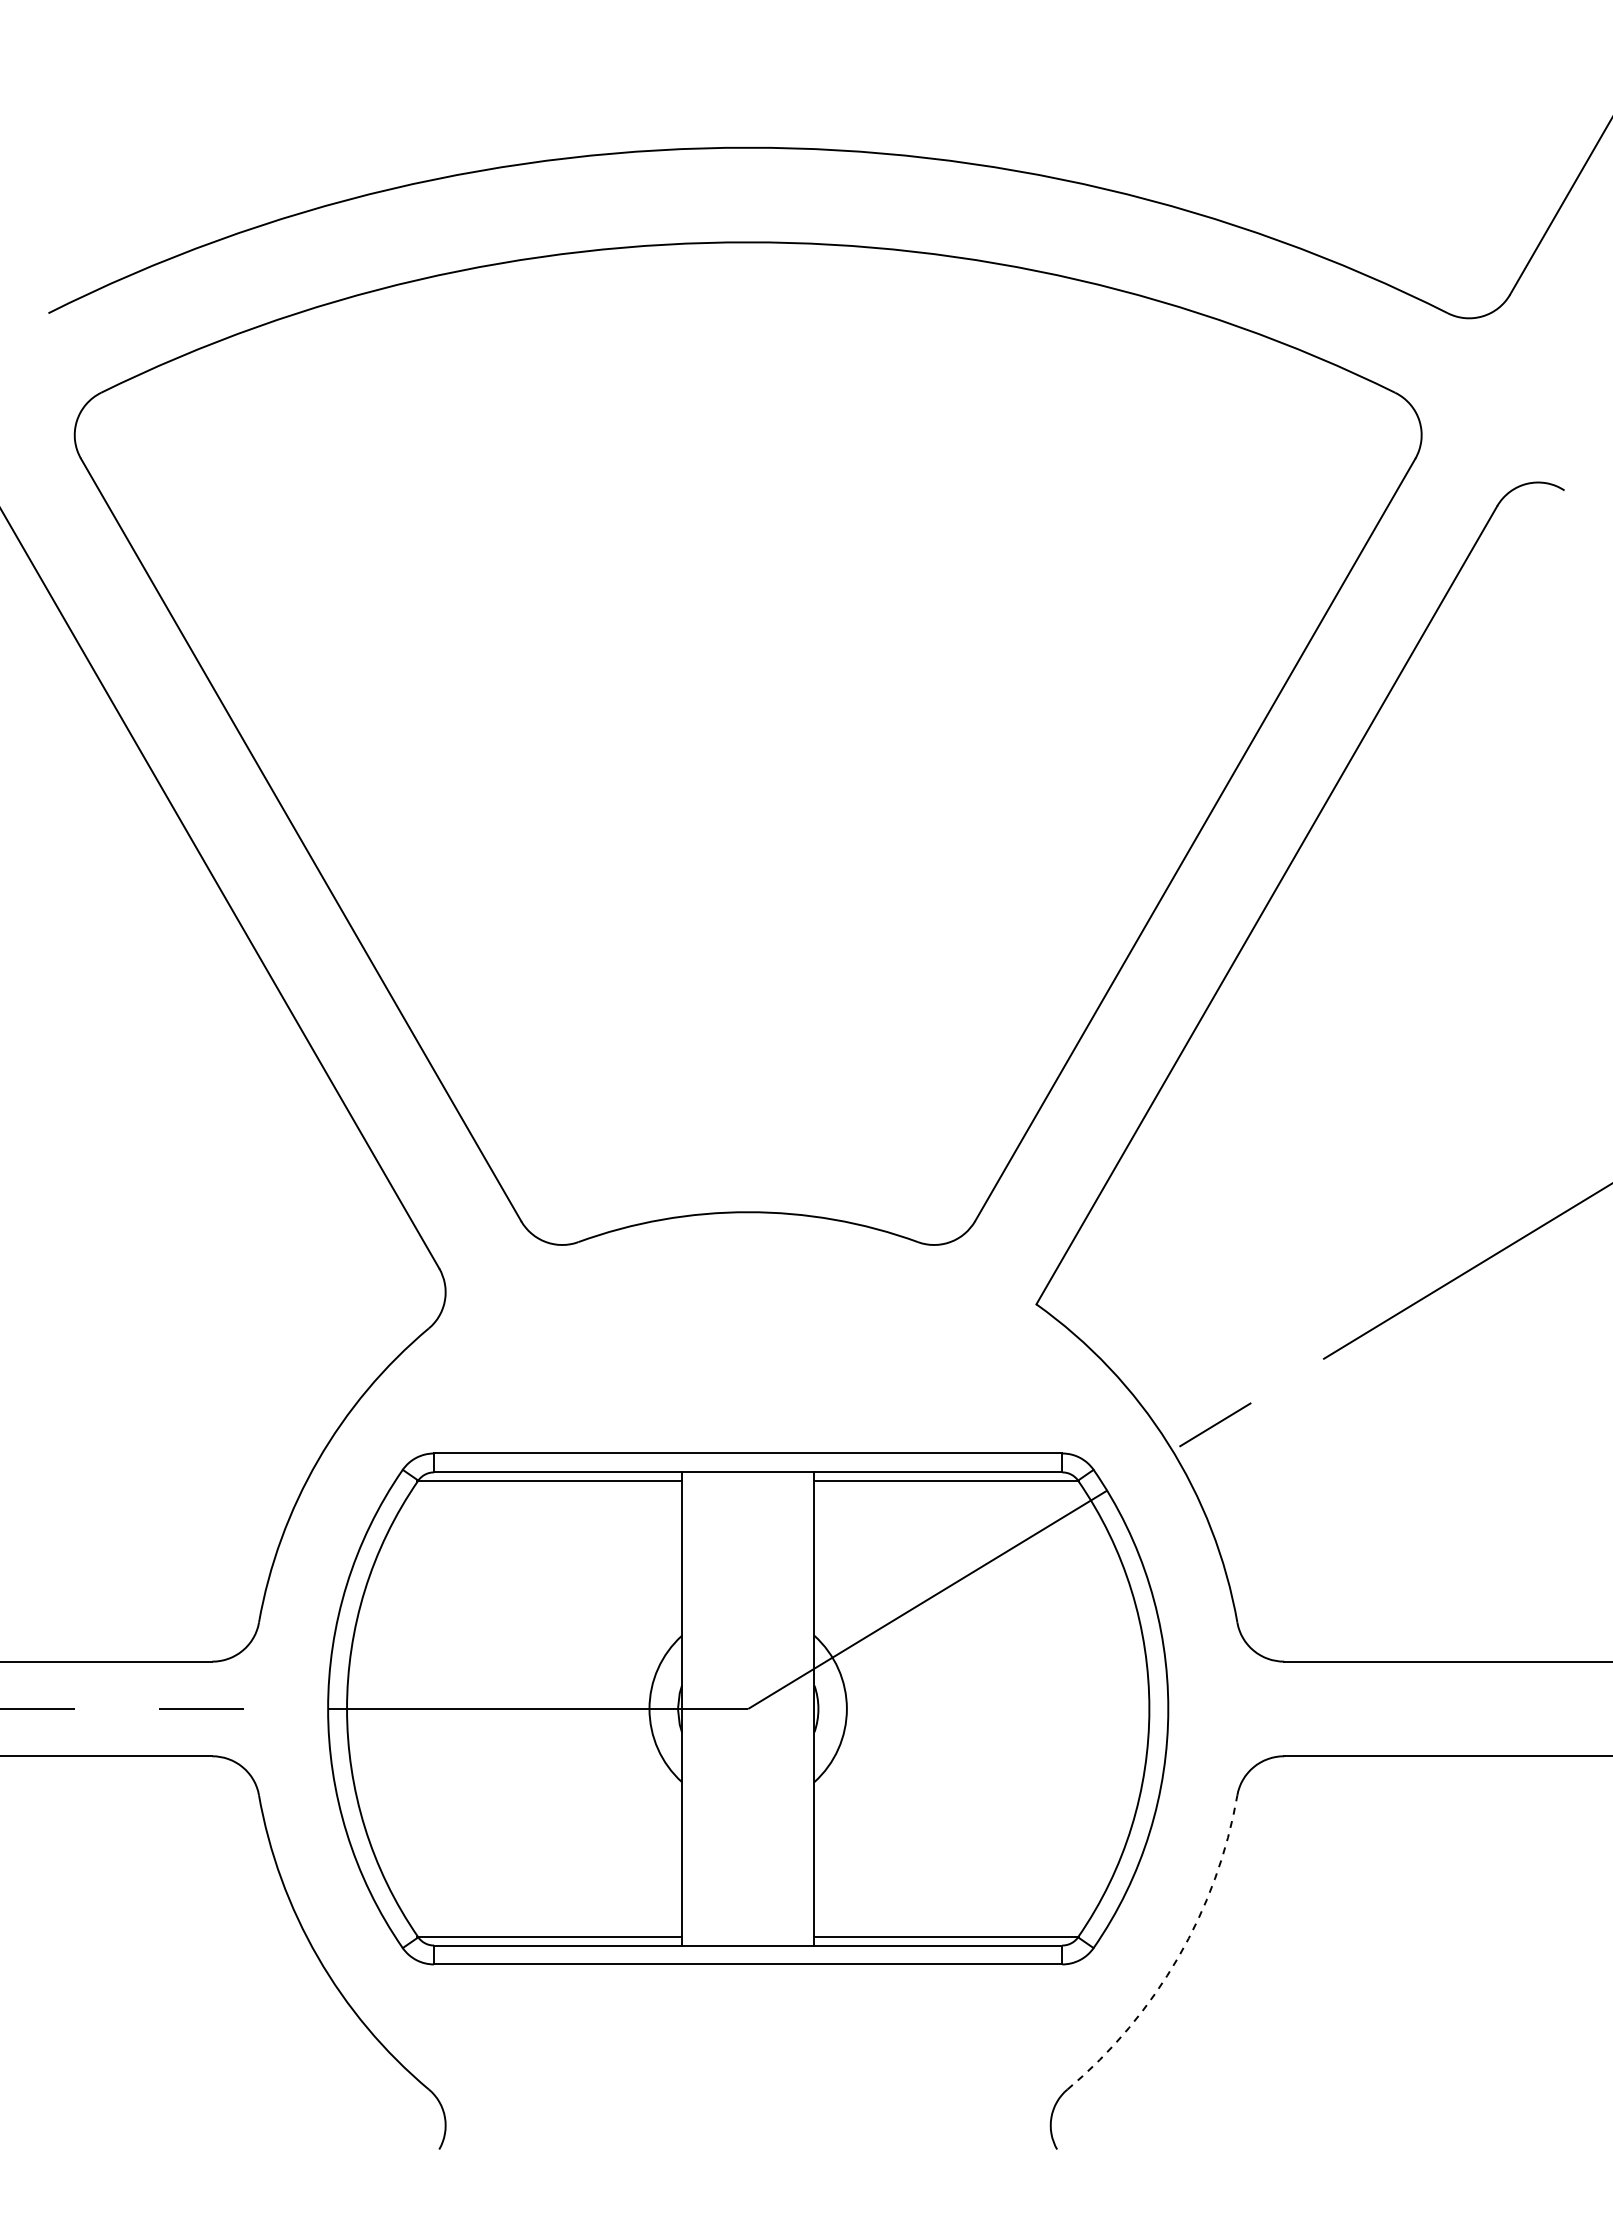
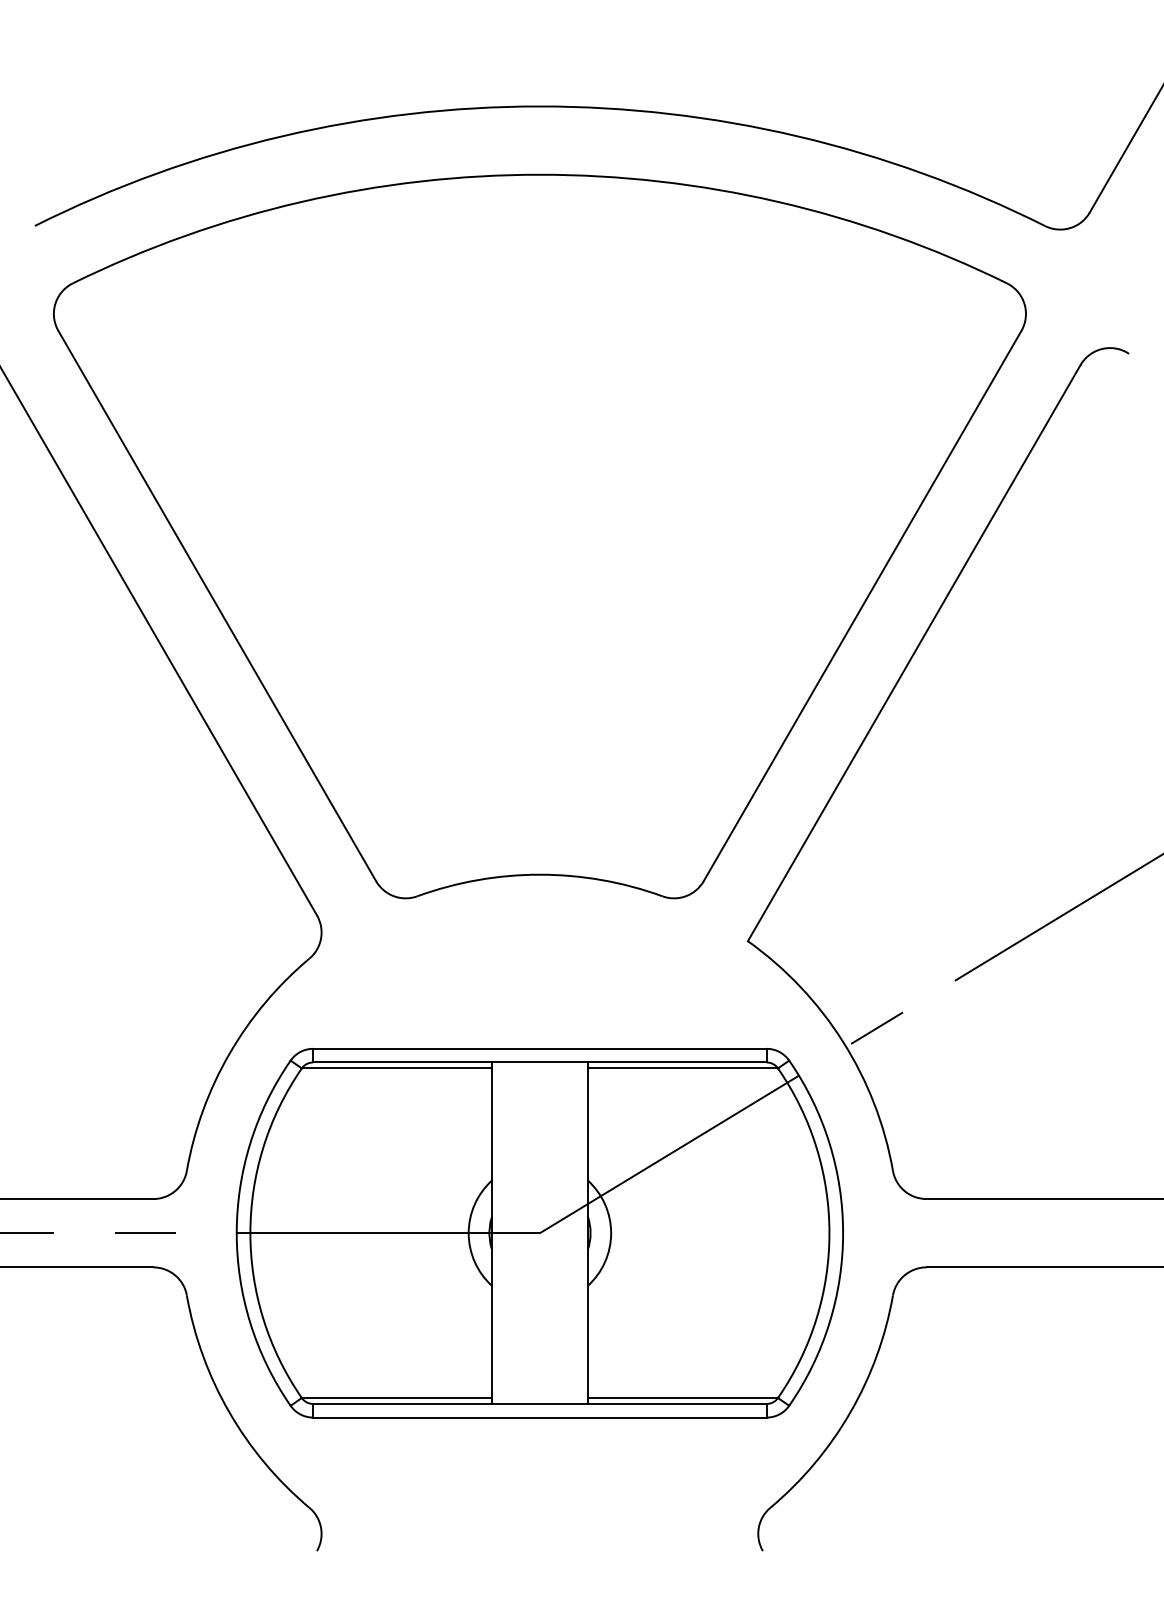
arc: (1178, 1957) -> (850, 1412), dashed -> solid

